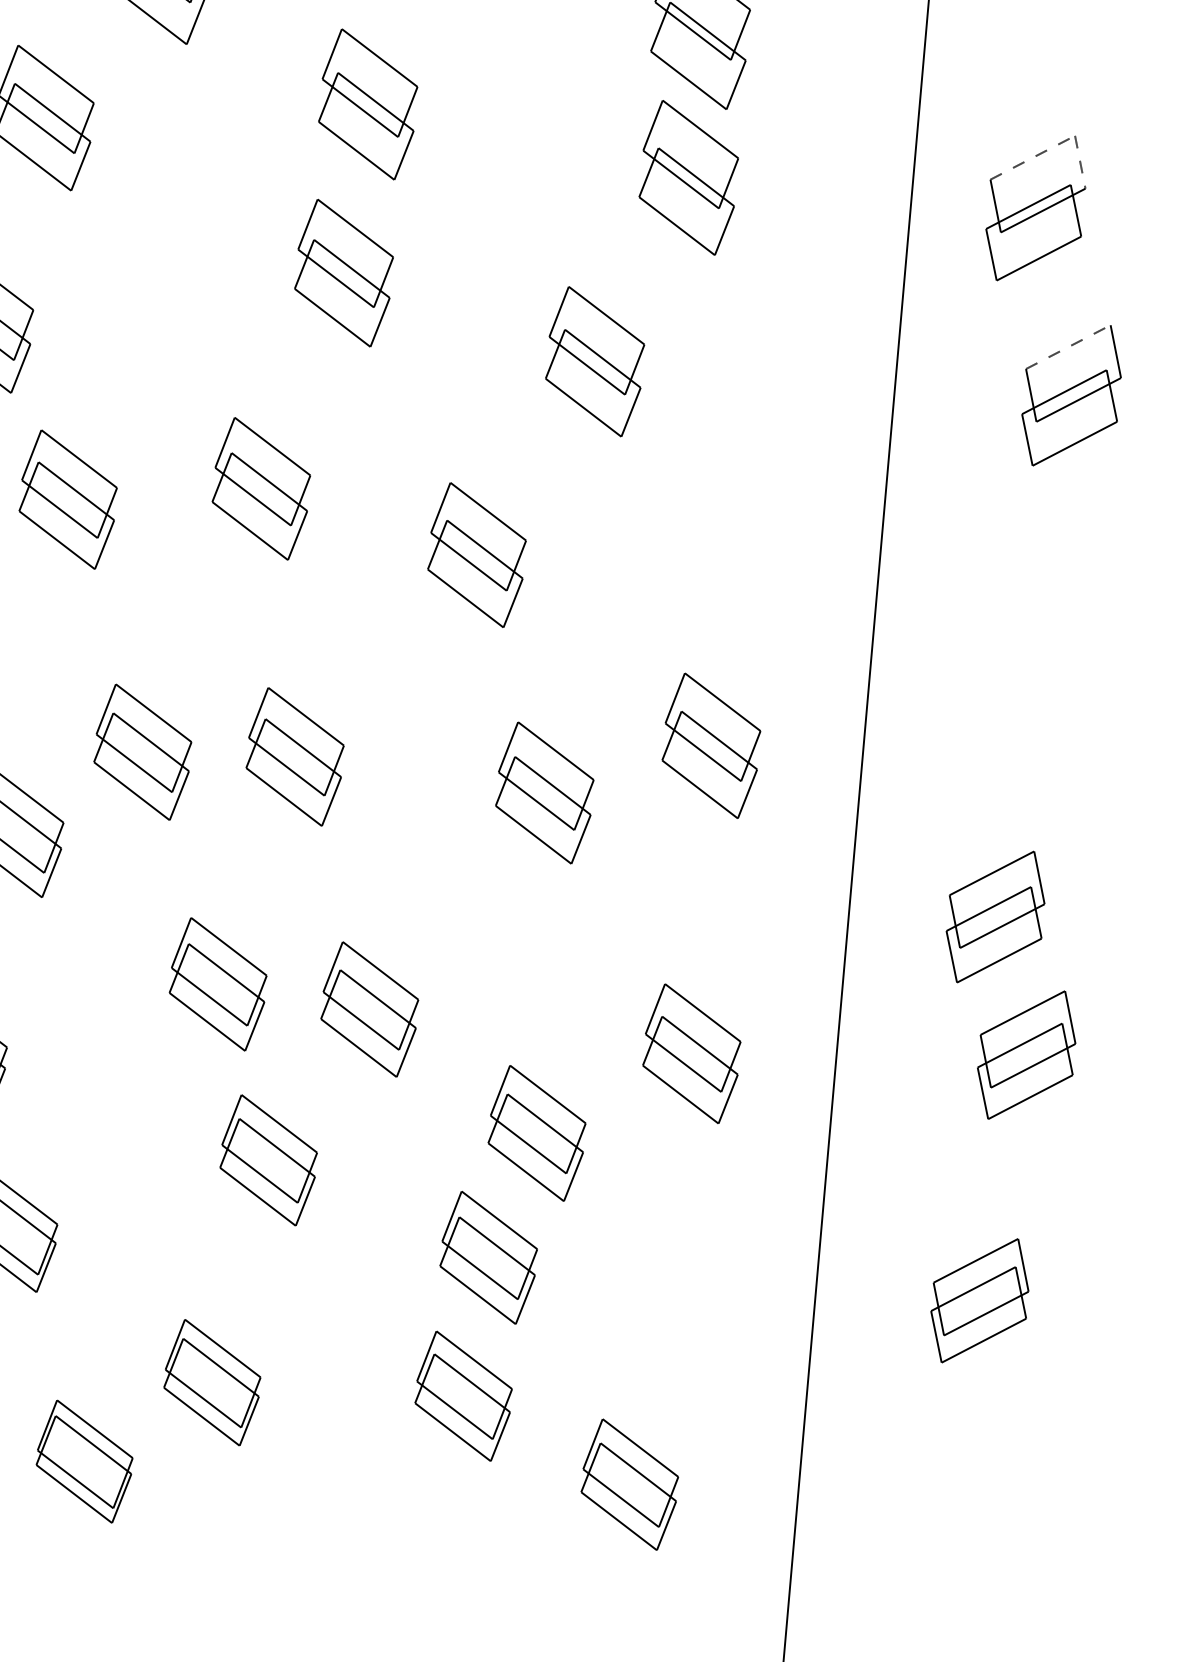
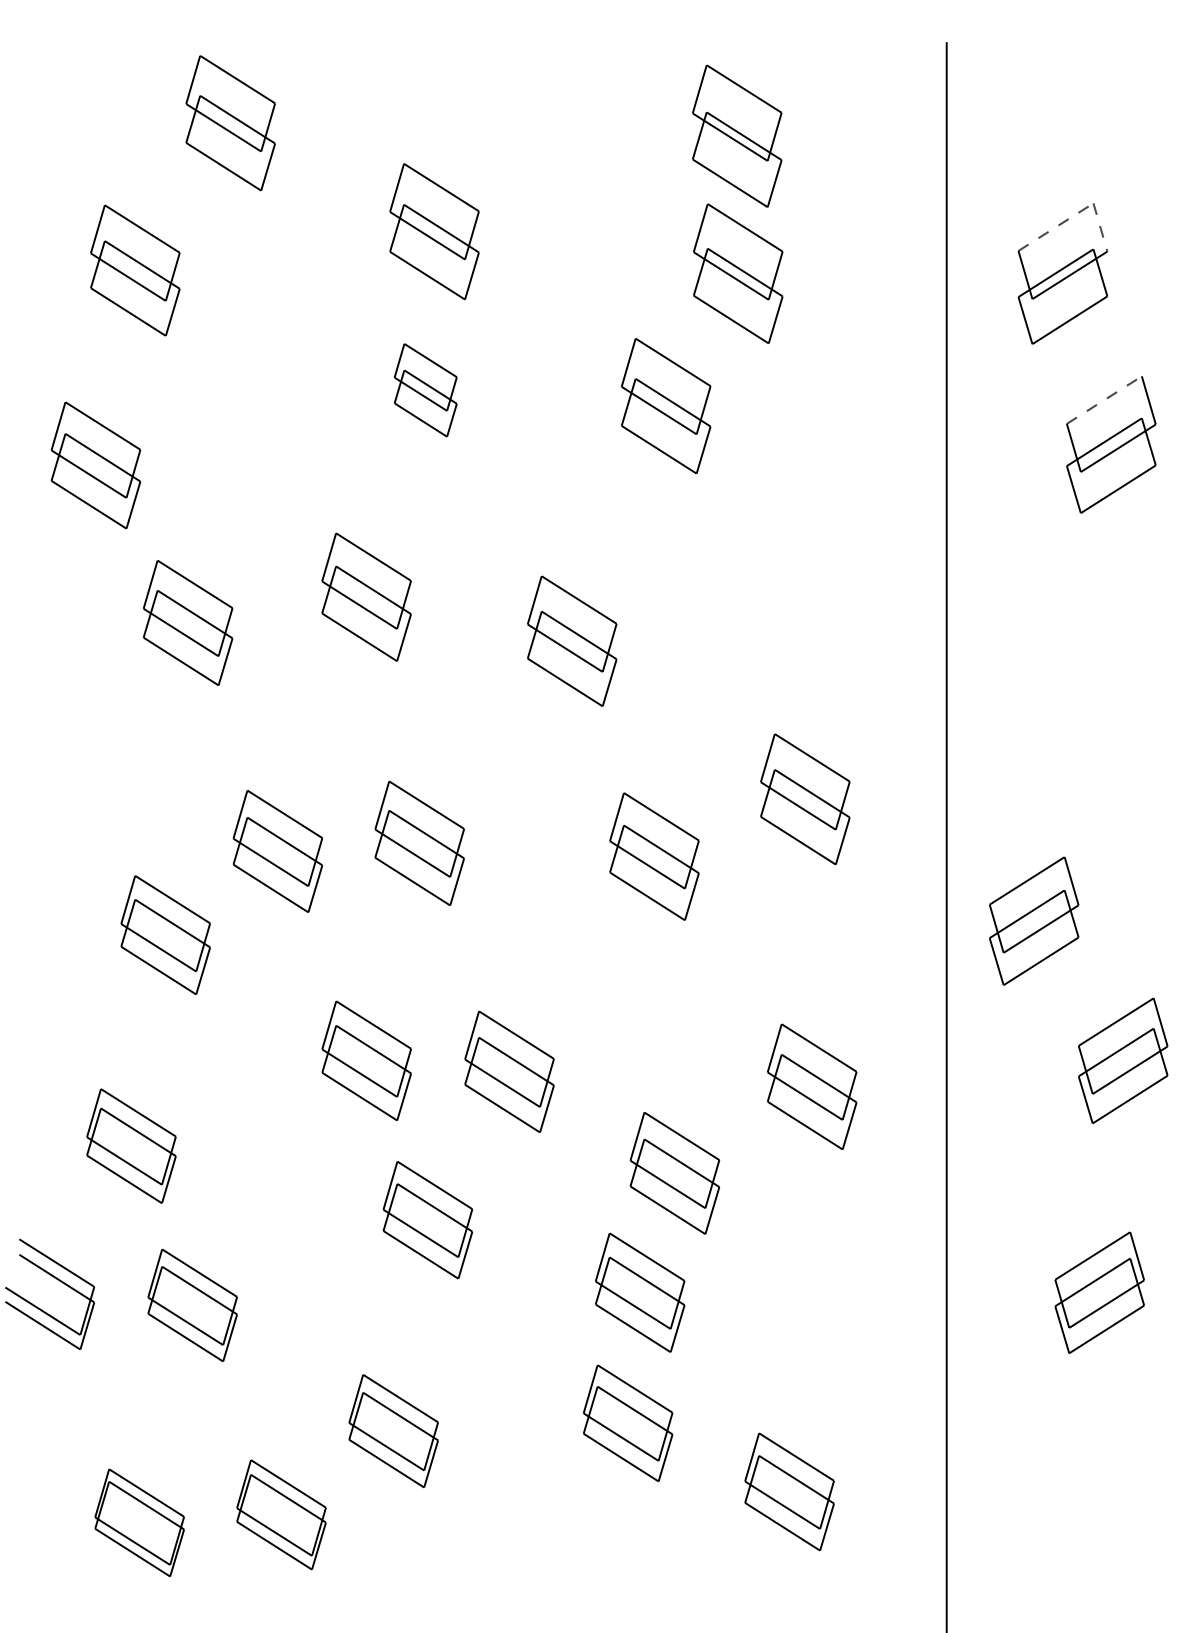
part: (343, 273) -> (425, 390), size x0.7
part: (595, 362) -> (666, 406), moved
part: (996, 916) -> (1034, 920), moved

